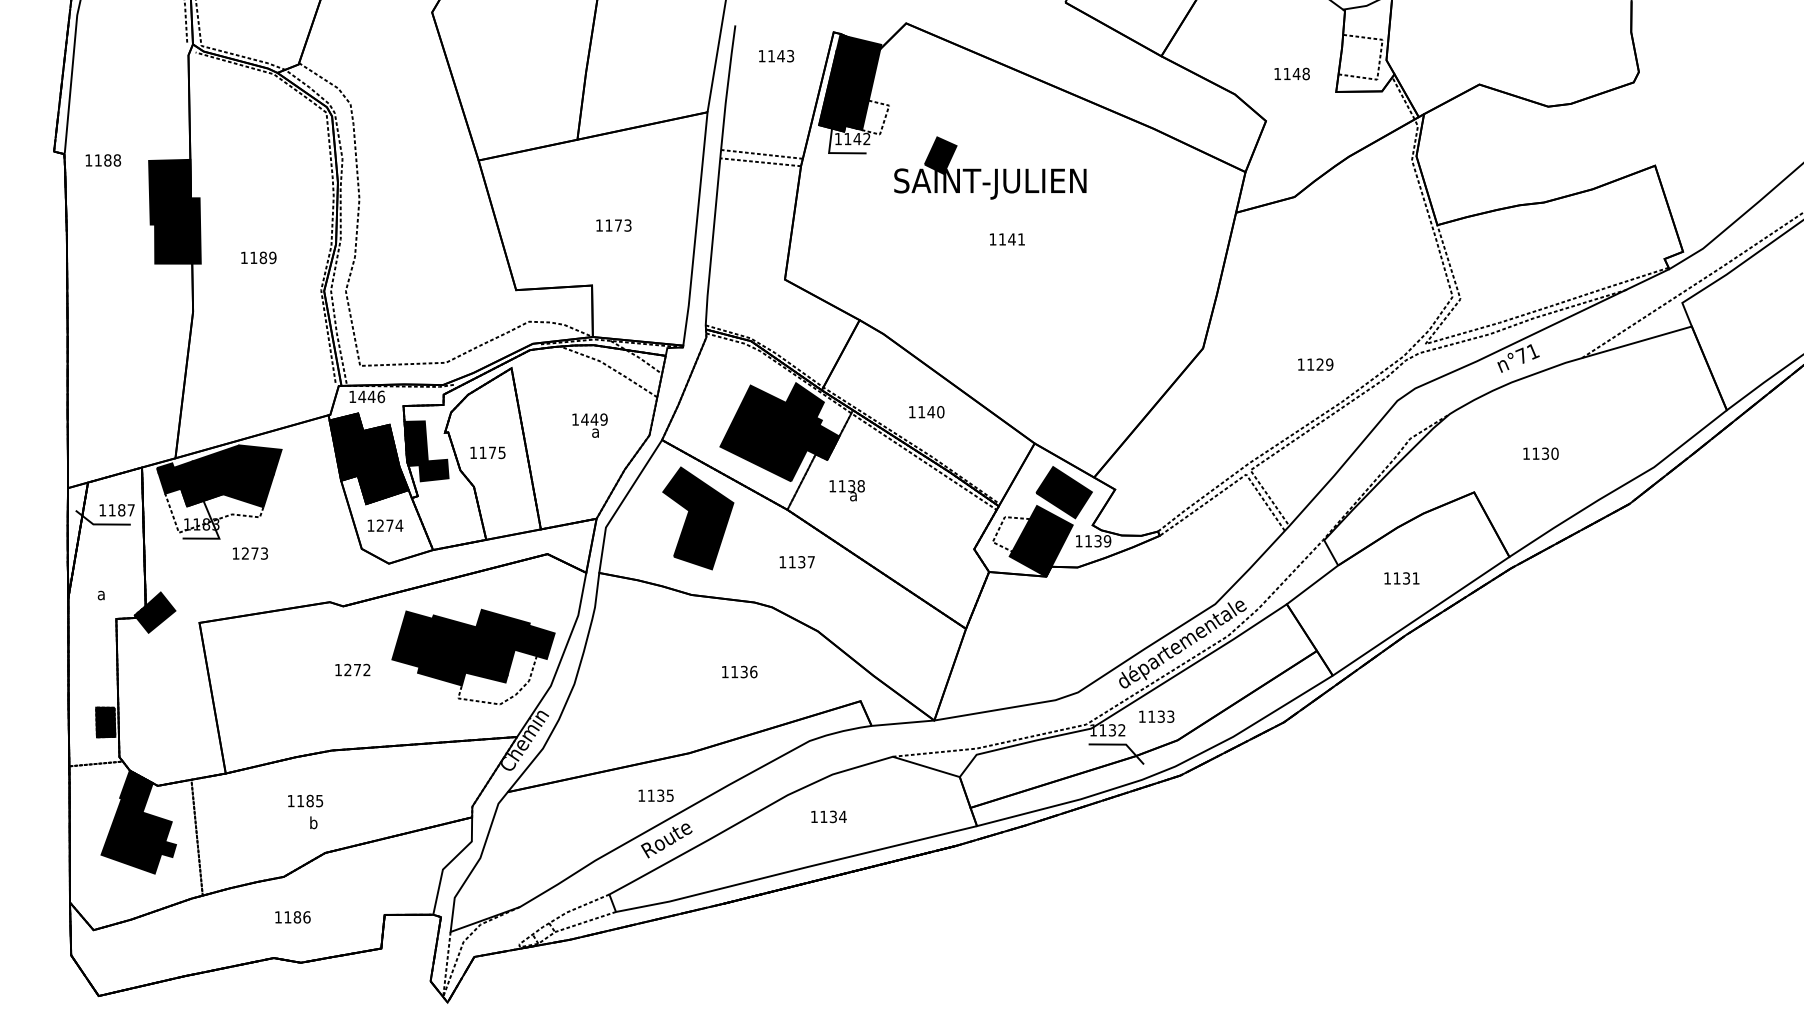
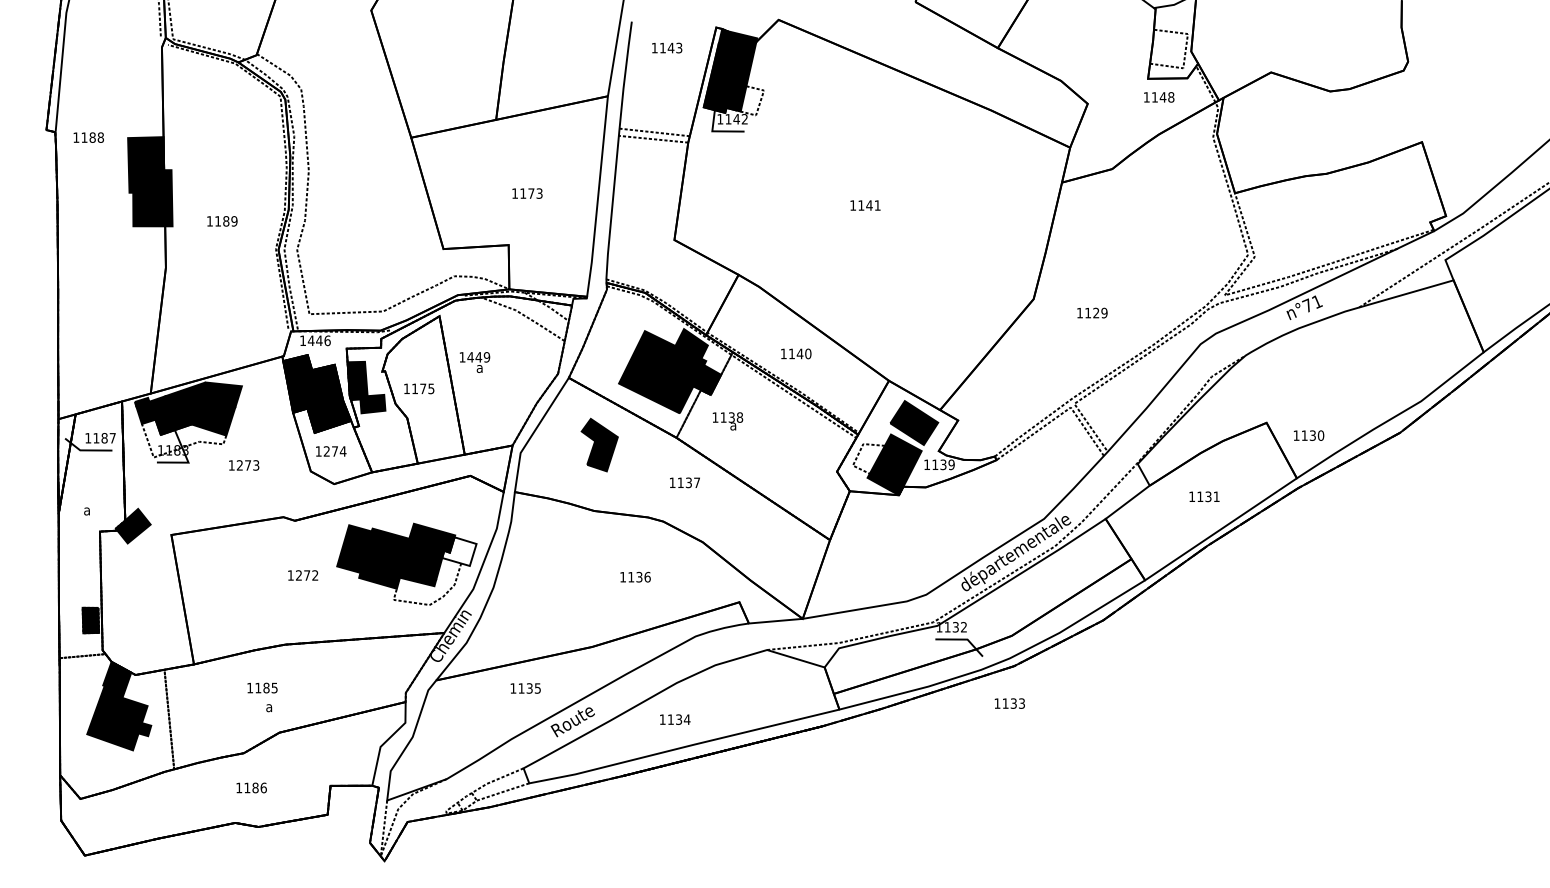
text: (1292, 74) -> (1159, 97), moved
part: (989, 168) -> (850, 144), removed
text: (1315, 363) -> (1092, 312), moved
text: (589, 425) -> (474, 362), moved
text: (1541, 453) -> (1309, 435), moved
part: (697, 517) -> (599, 444), size x0.6
text: (250, 553) -> (244, 465), moved
fill: (534, 642) -> (459, 551), removed
text: (1156, 716) -> (1009, 703), moved
text: (655, 795) -> (525, 688), moved
text: (829, 816) -> (675, 719), moved
text: (313, 822) -> (269, 706), b -> a

